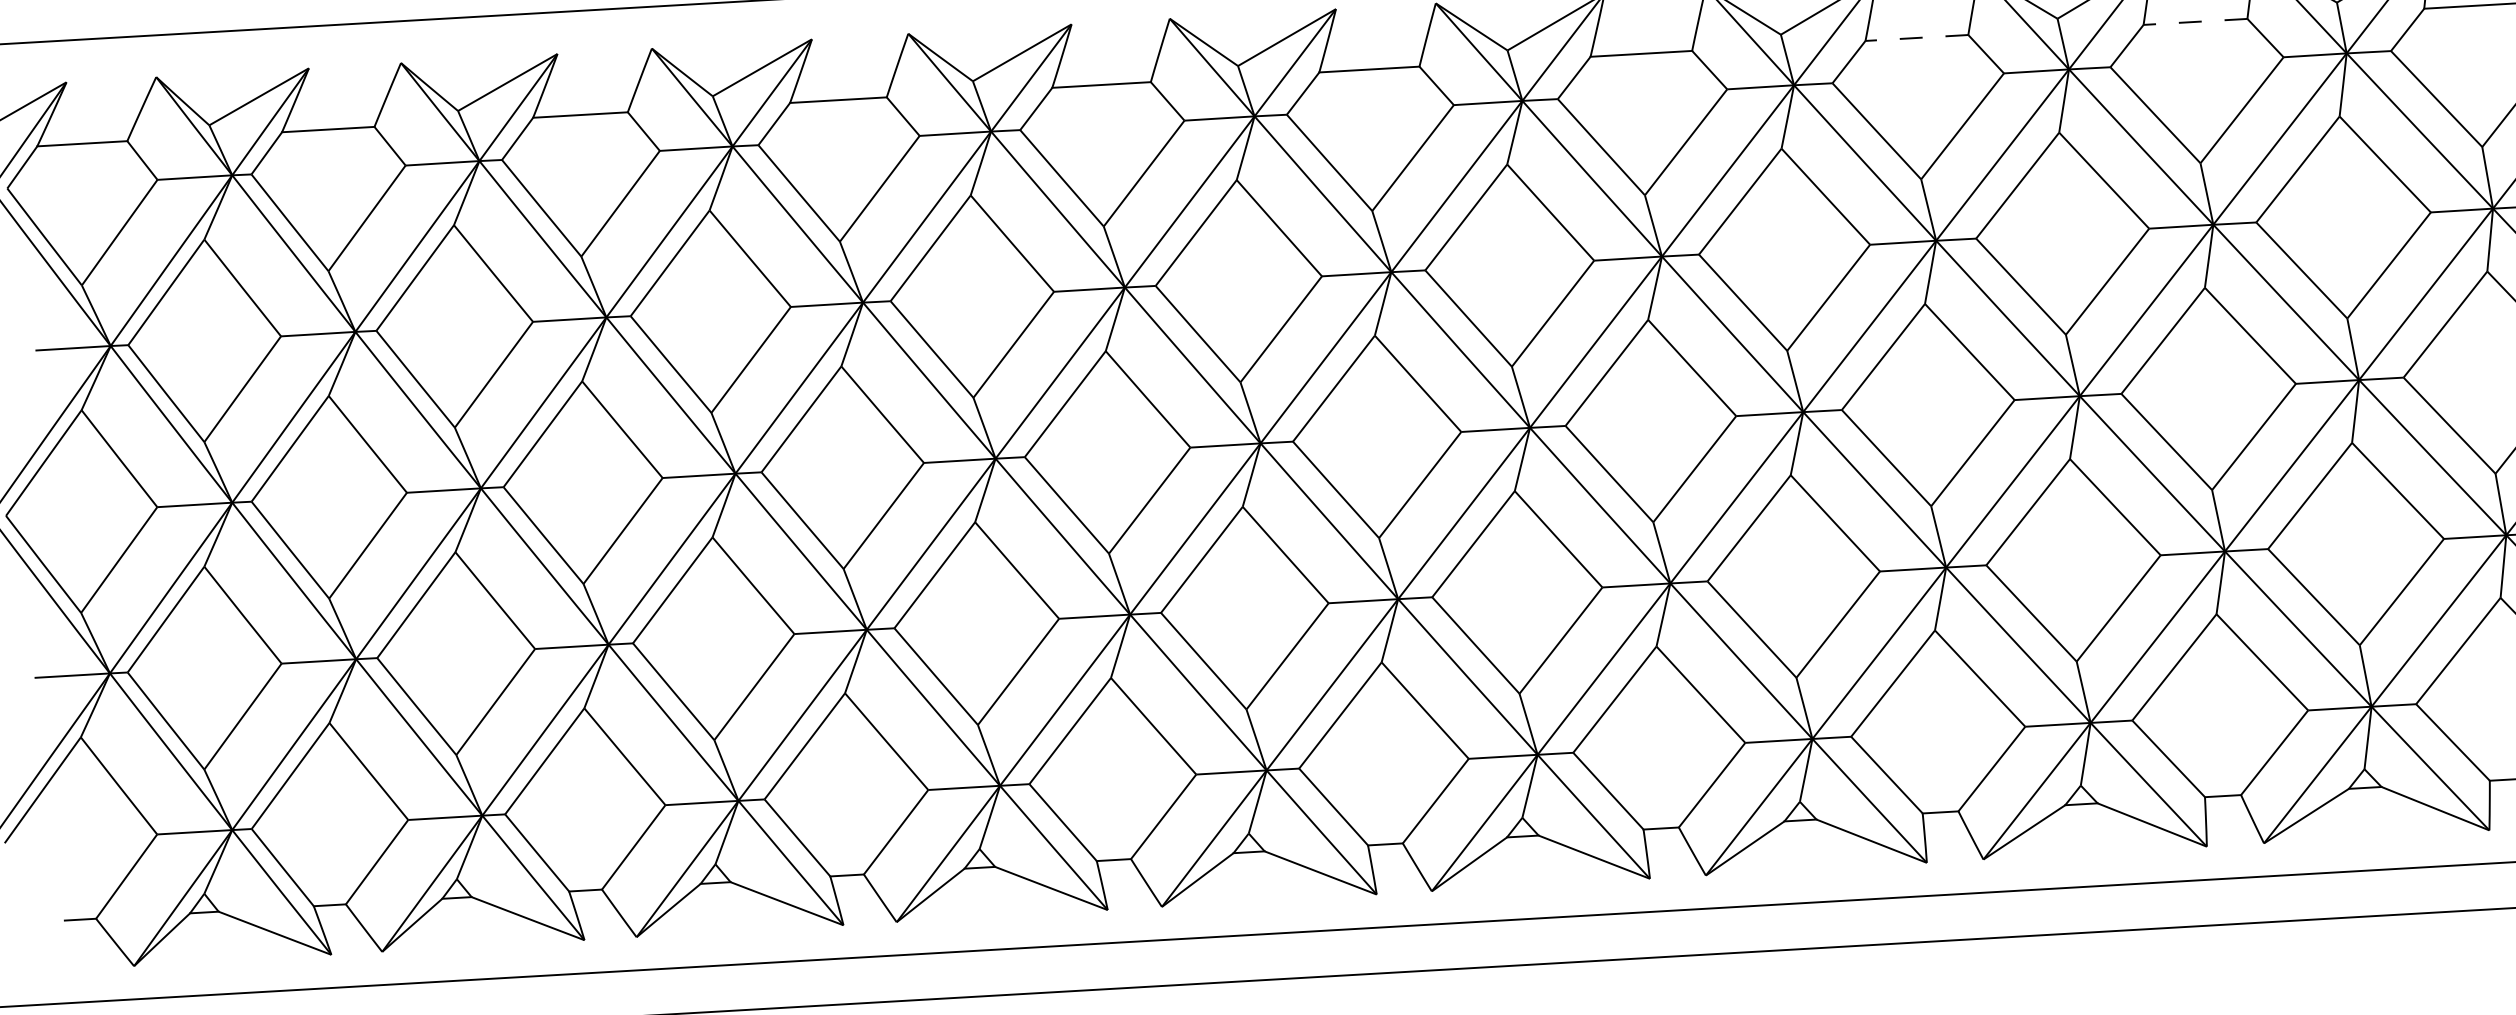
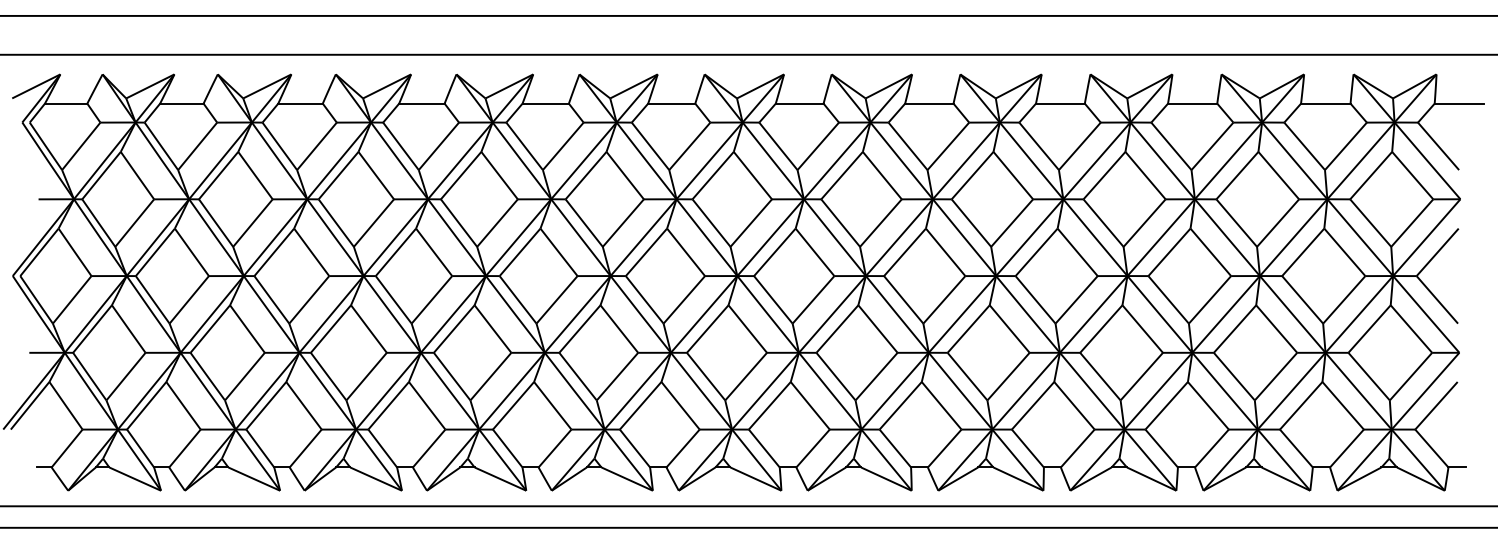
line: (2193, 21) -> (1059, 103), dashed -> solid
line: (1915, 37) -> (928, 103), dashed -> solid

